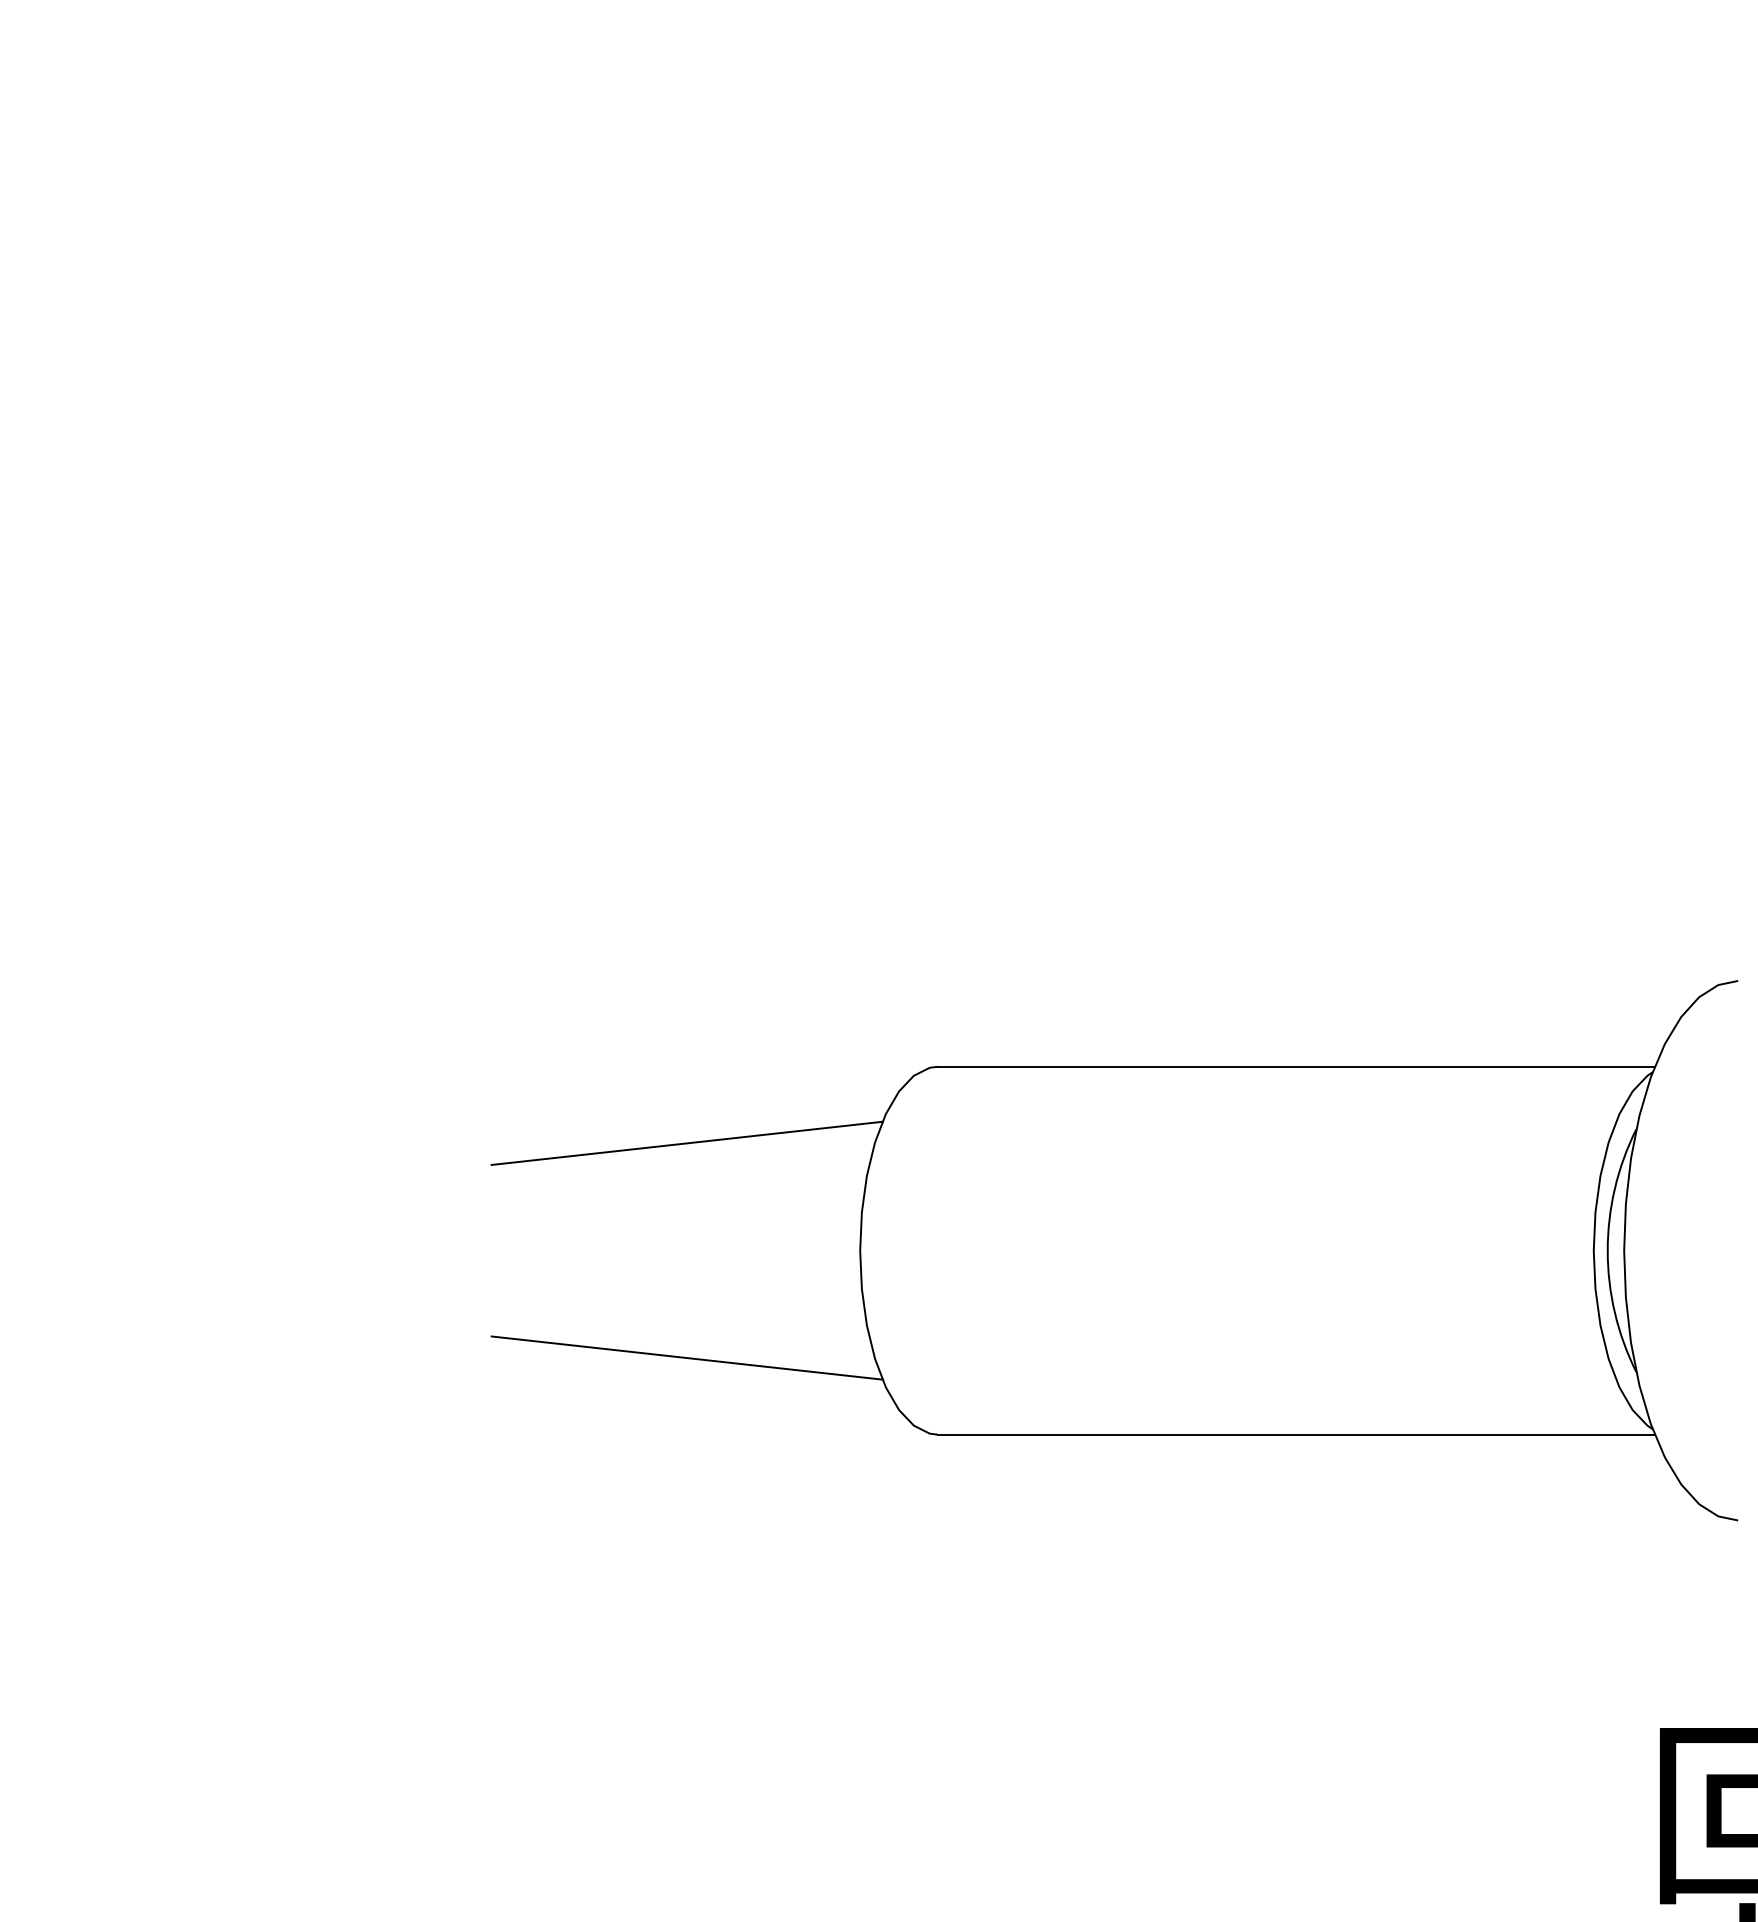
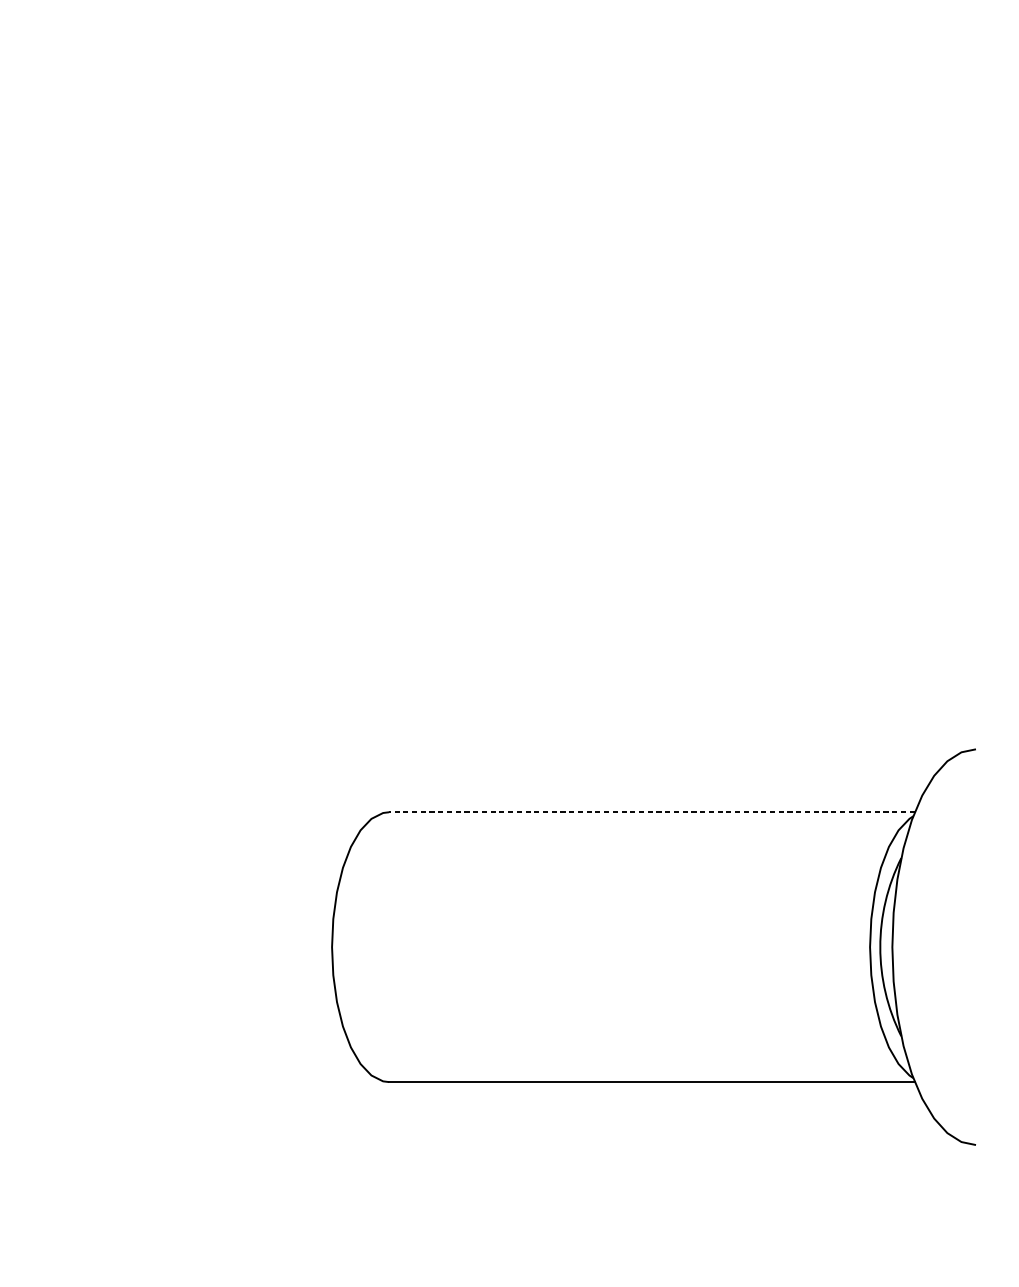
line: (1295, 1066) -> (651, 812), solid -> dashed
line: (686, 1142) -> (204, 867), removed
line: (686, 1357) -> (204, 1025), removed

